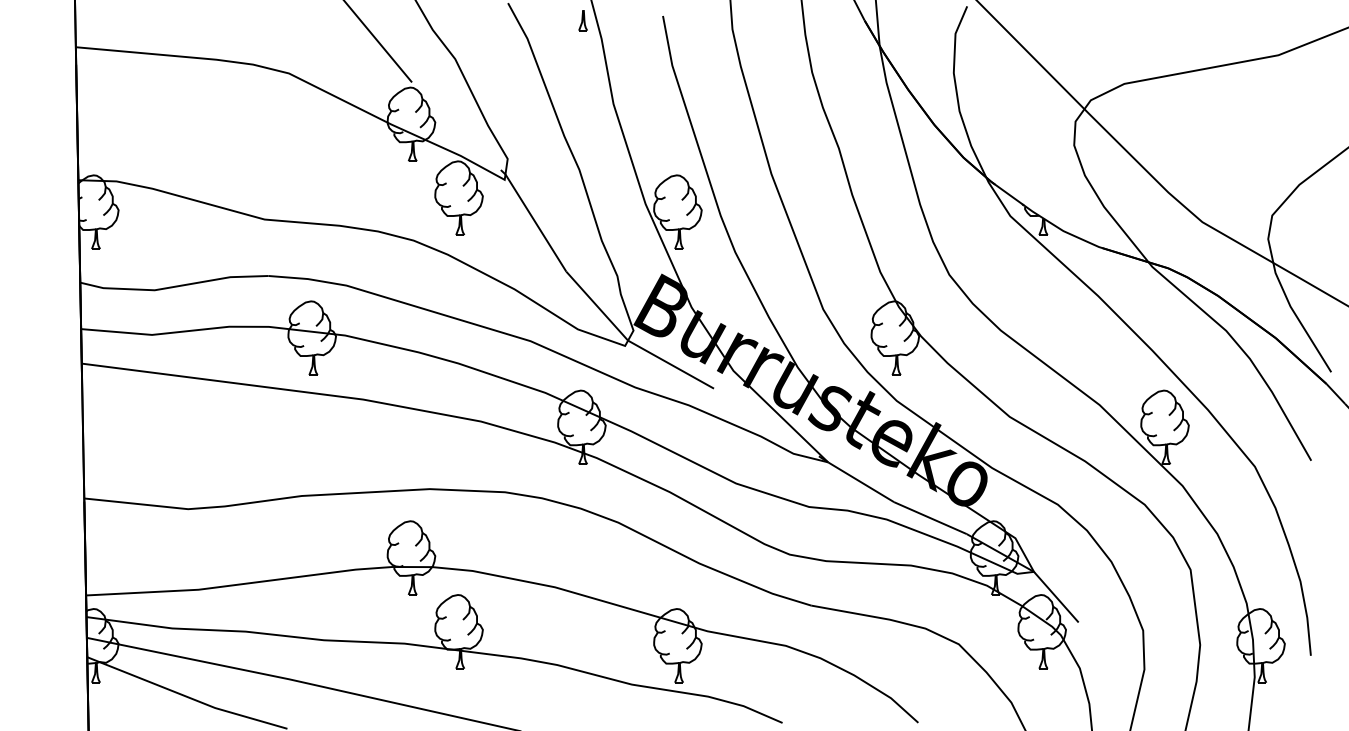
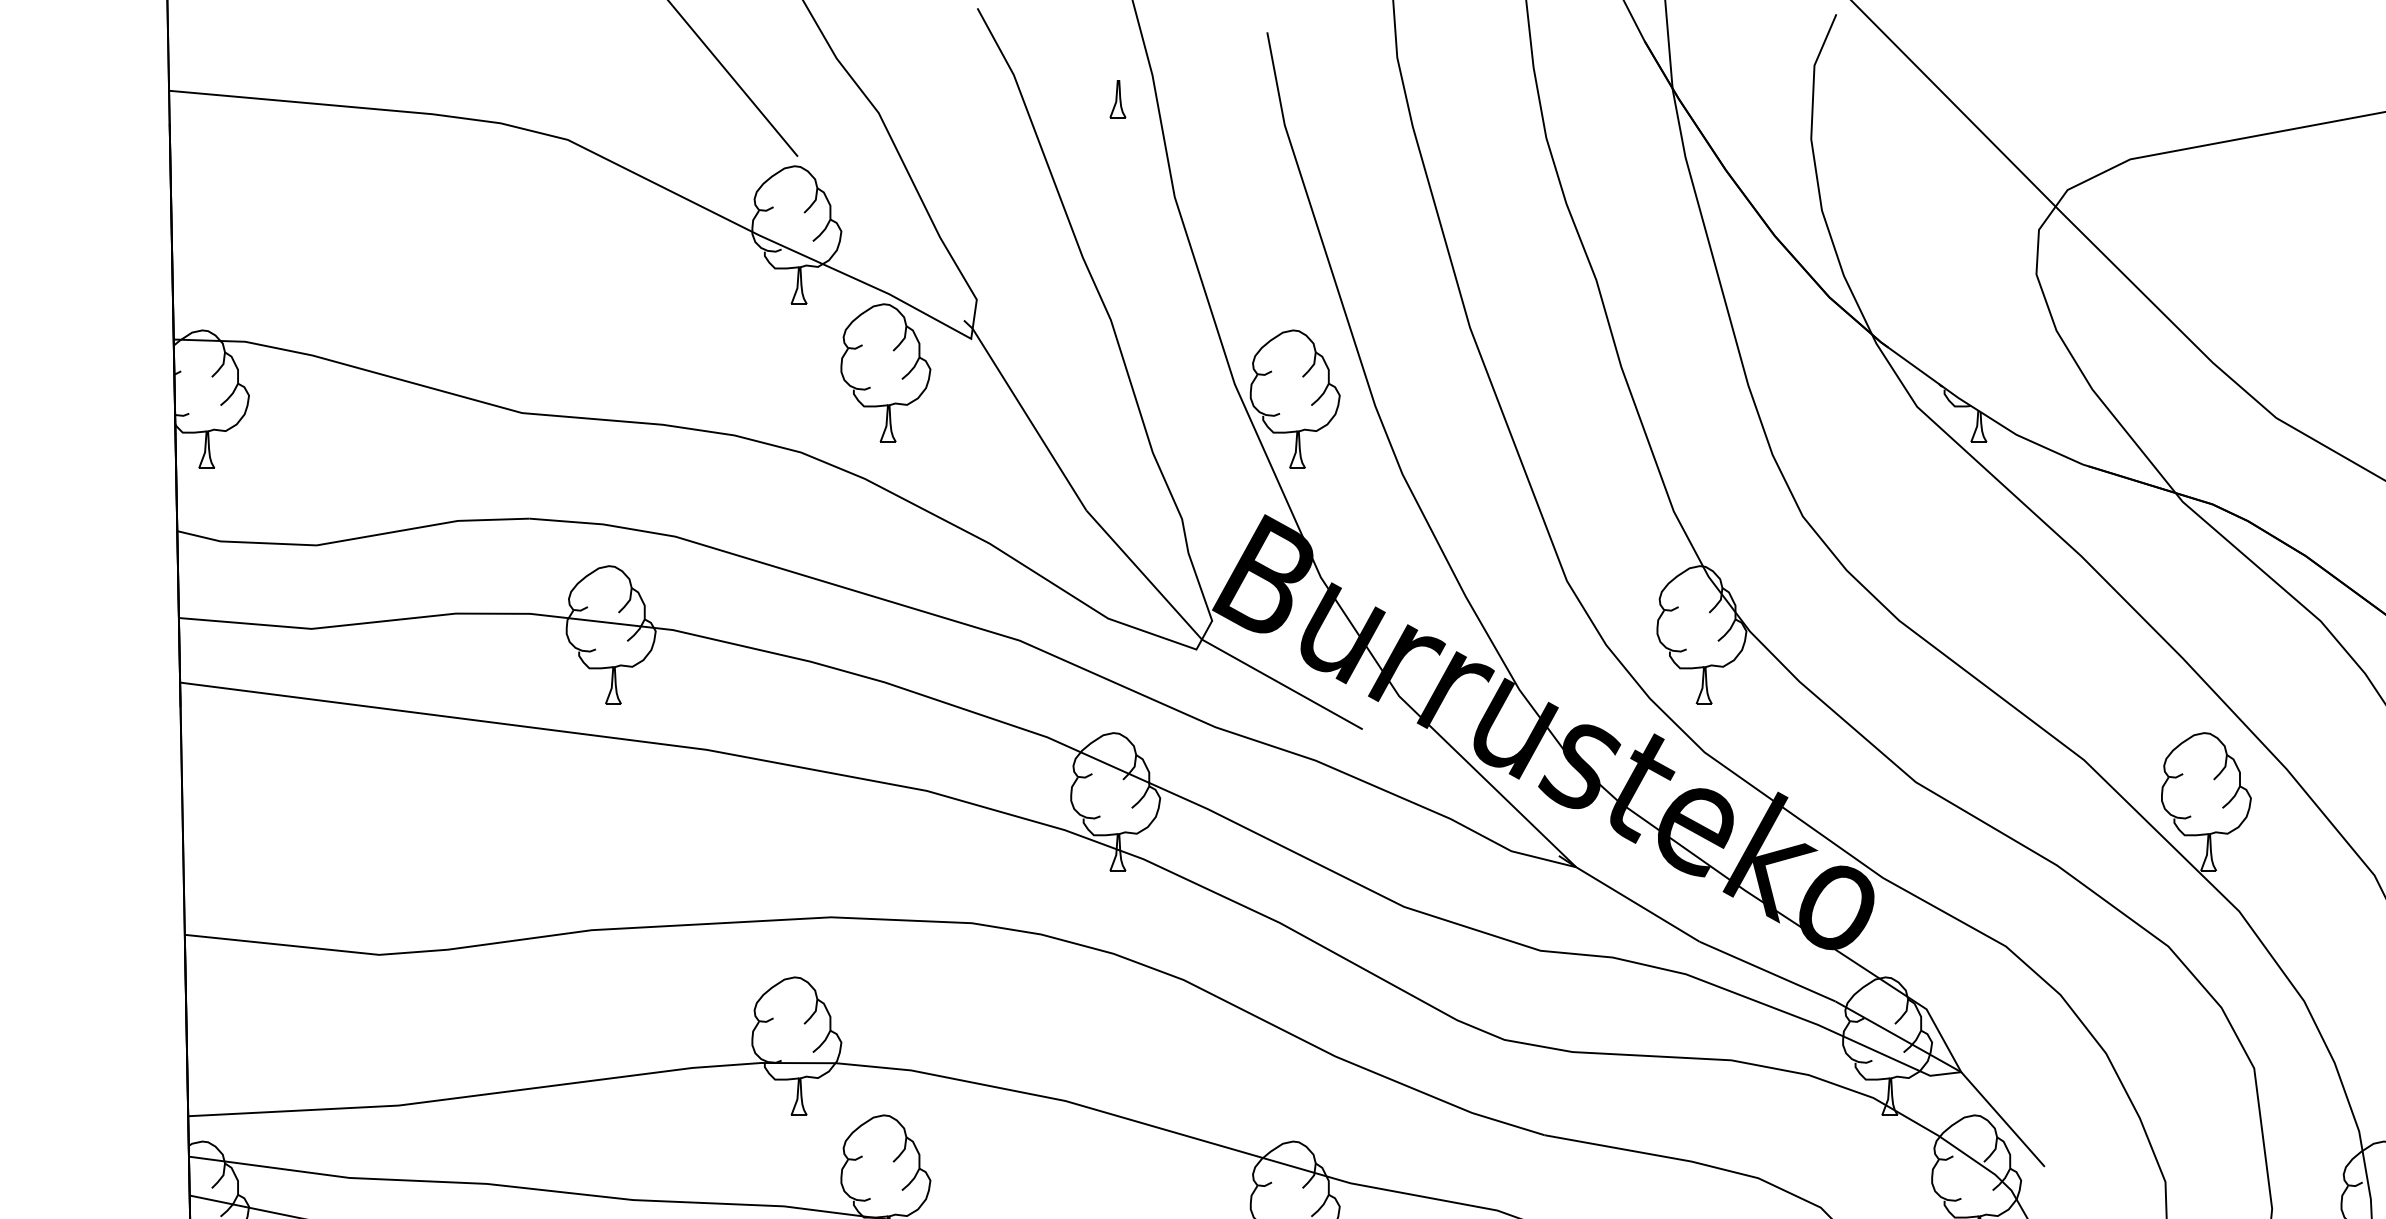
part: (582, 20) -> (1116, 98), moved

